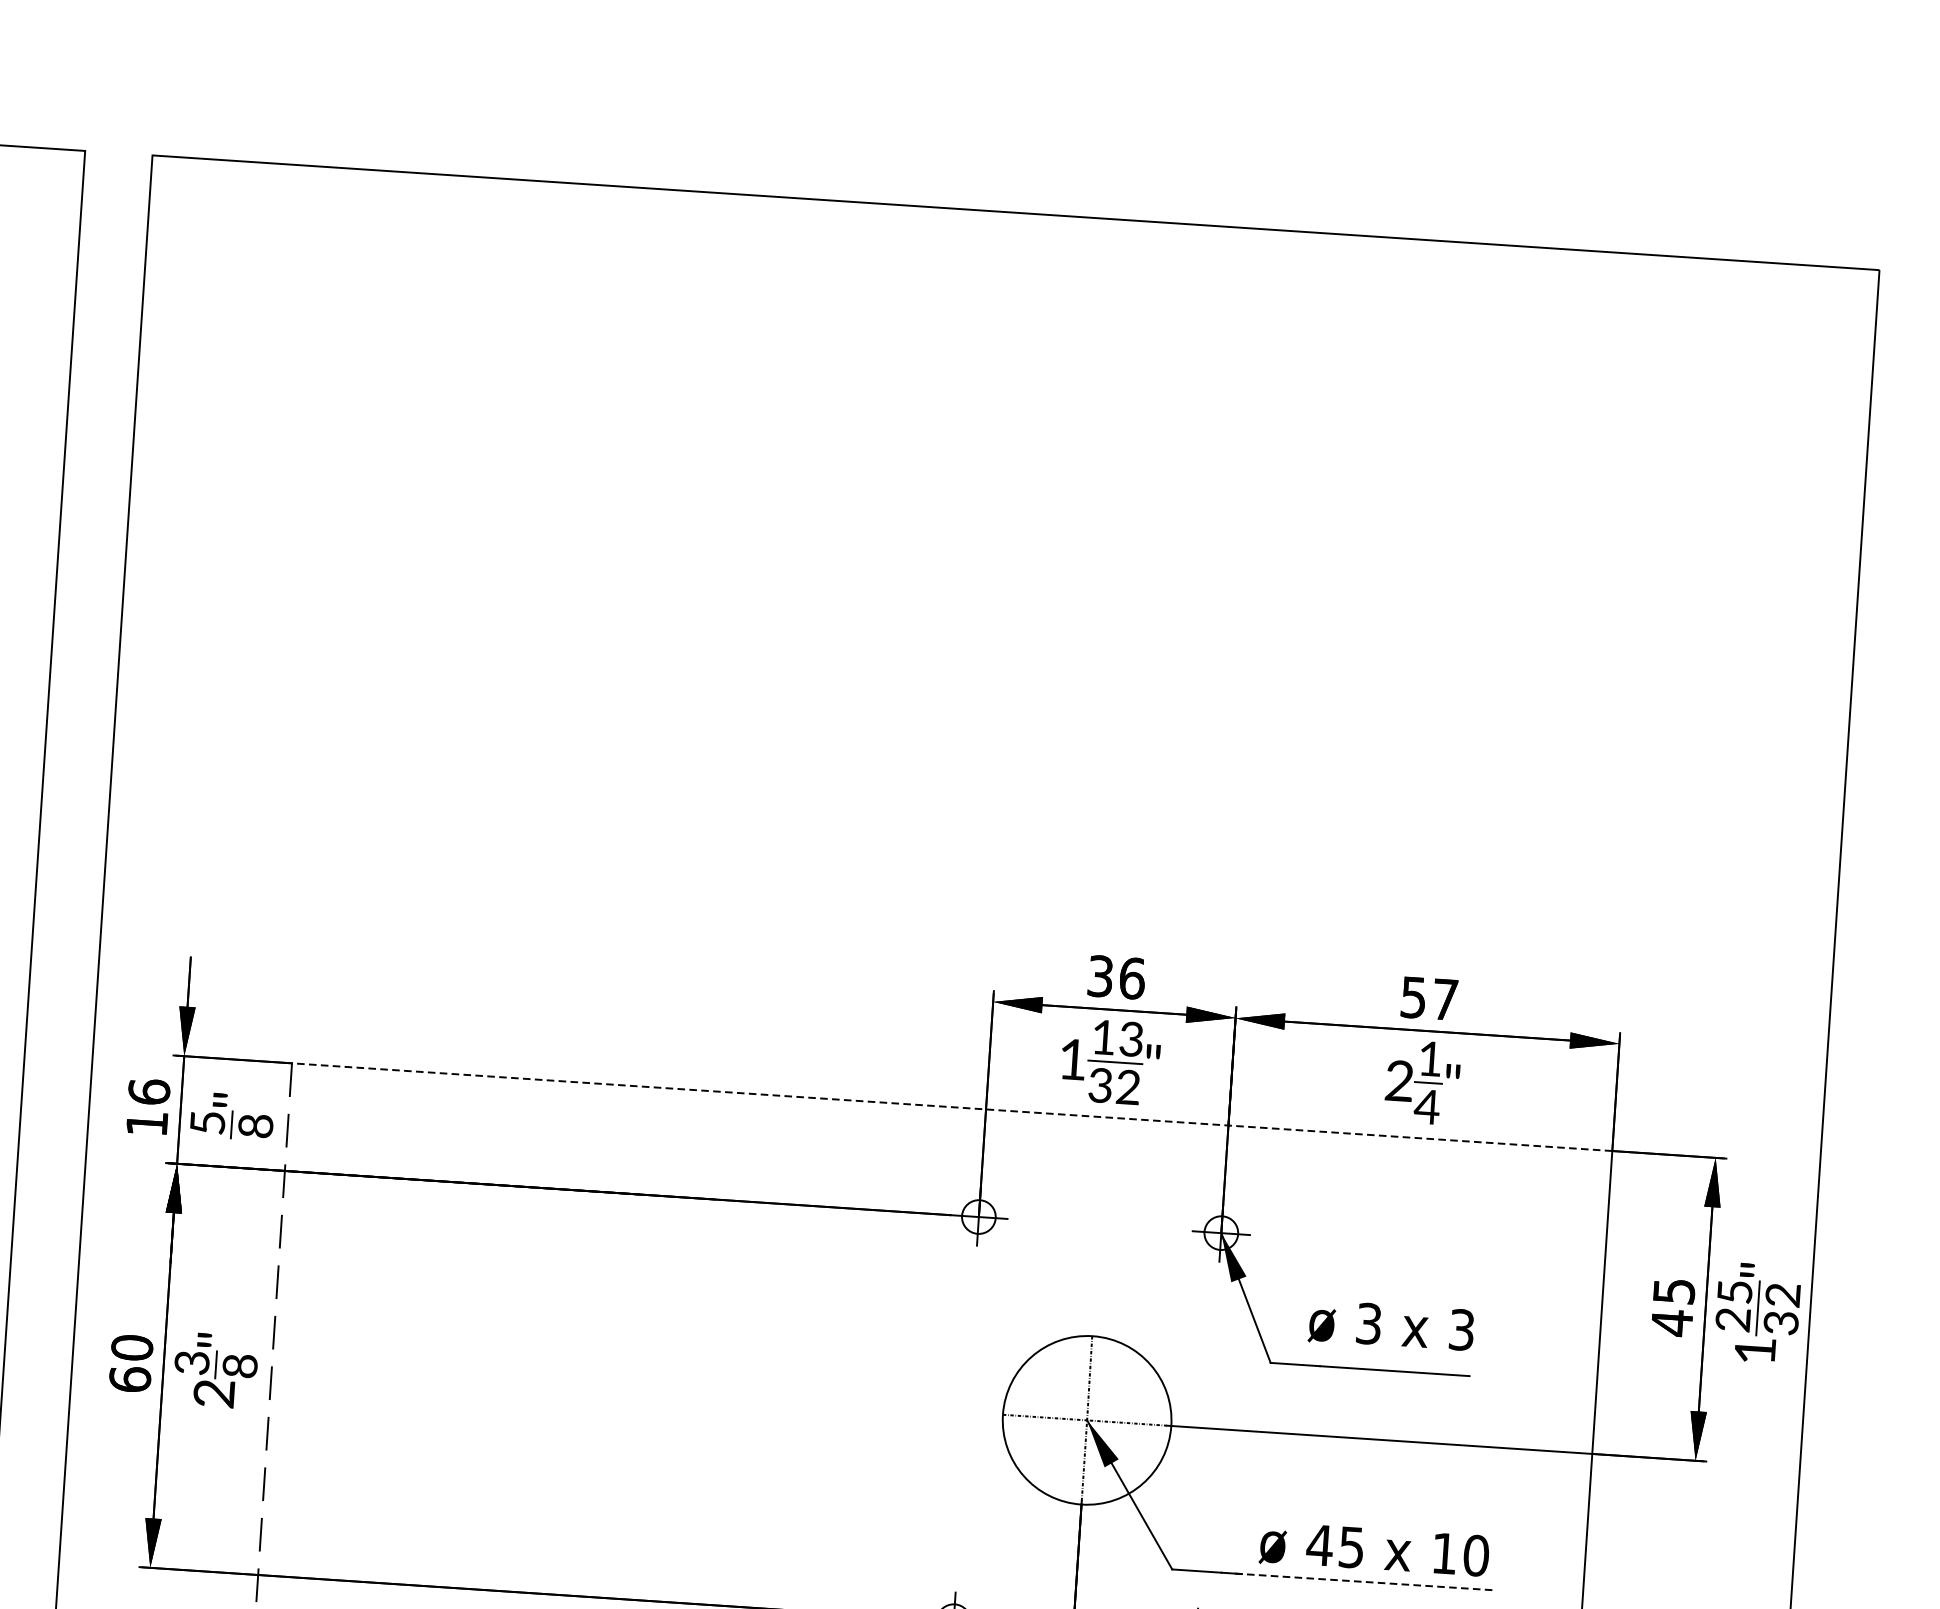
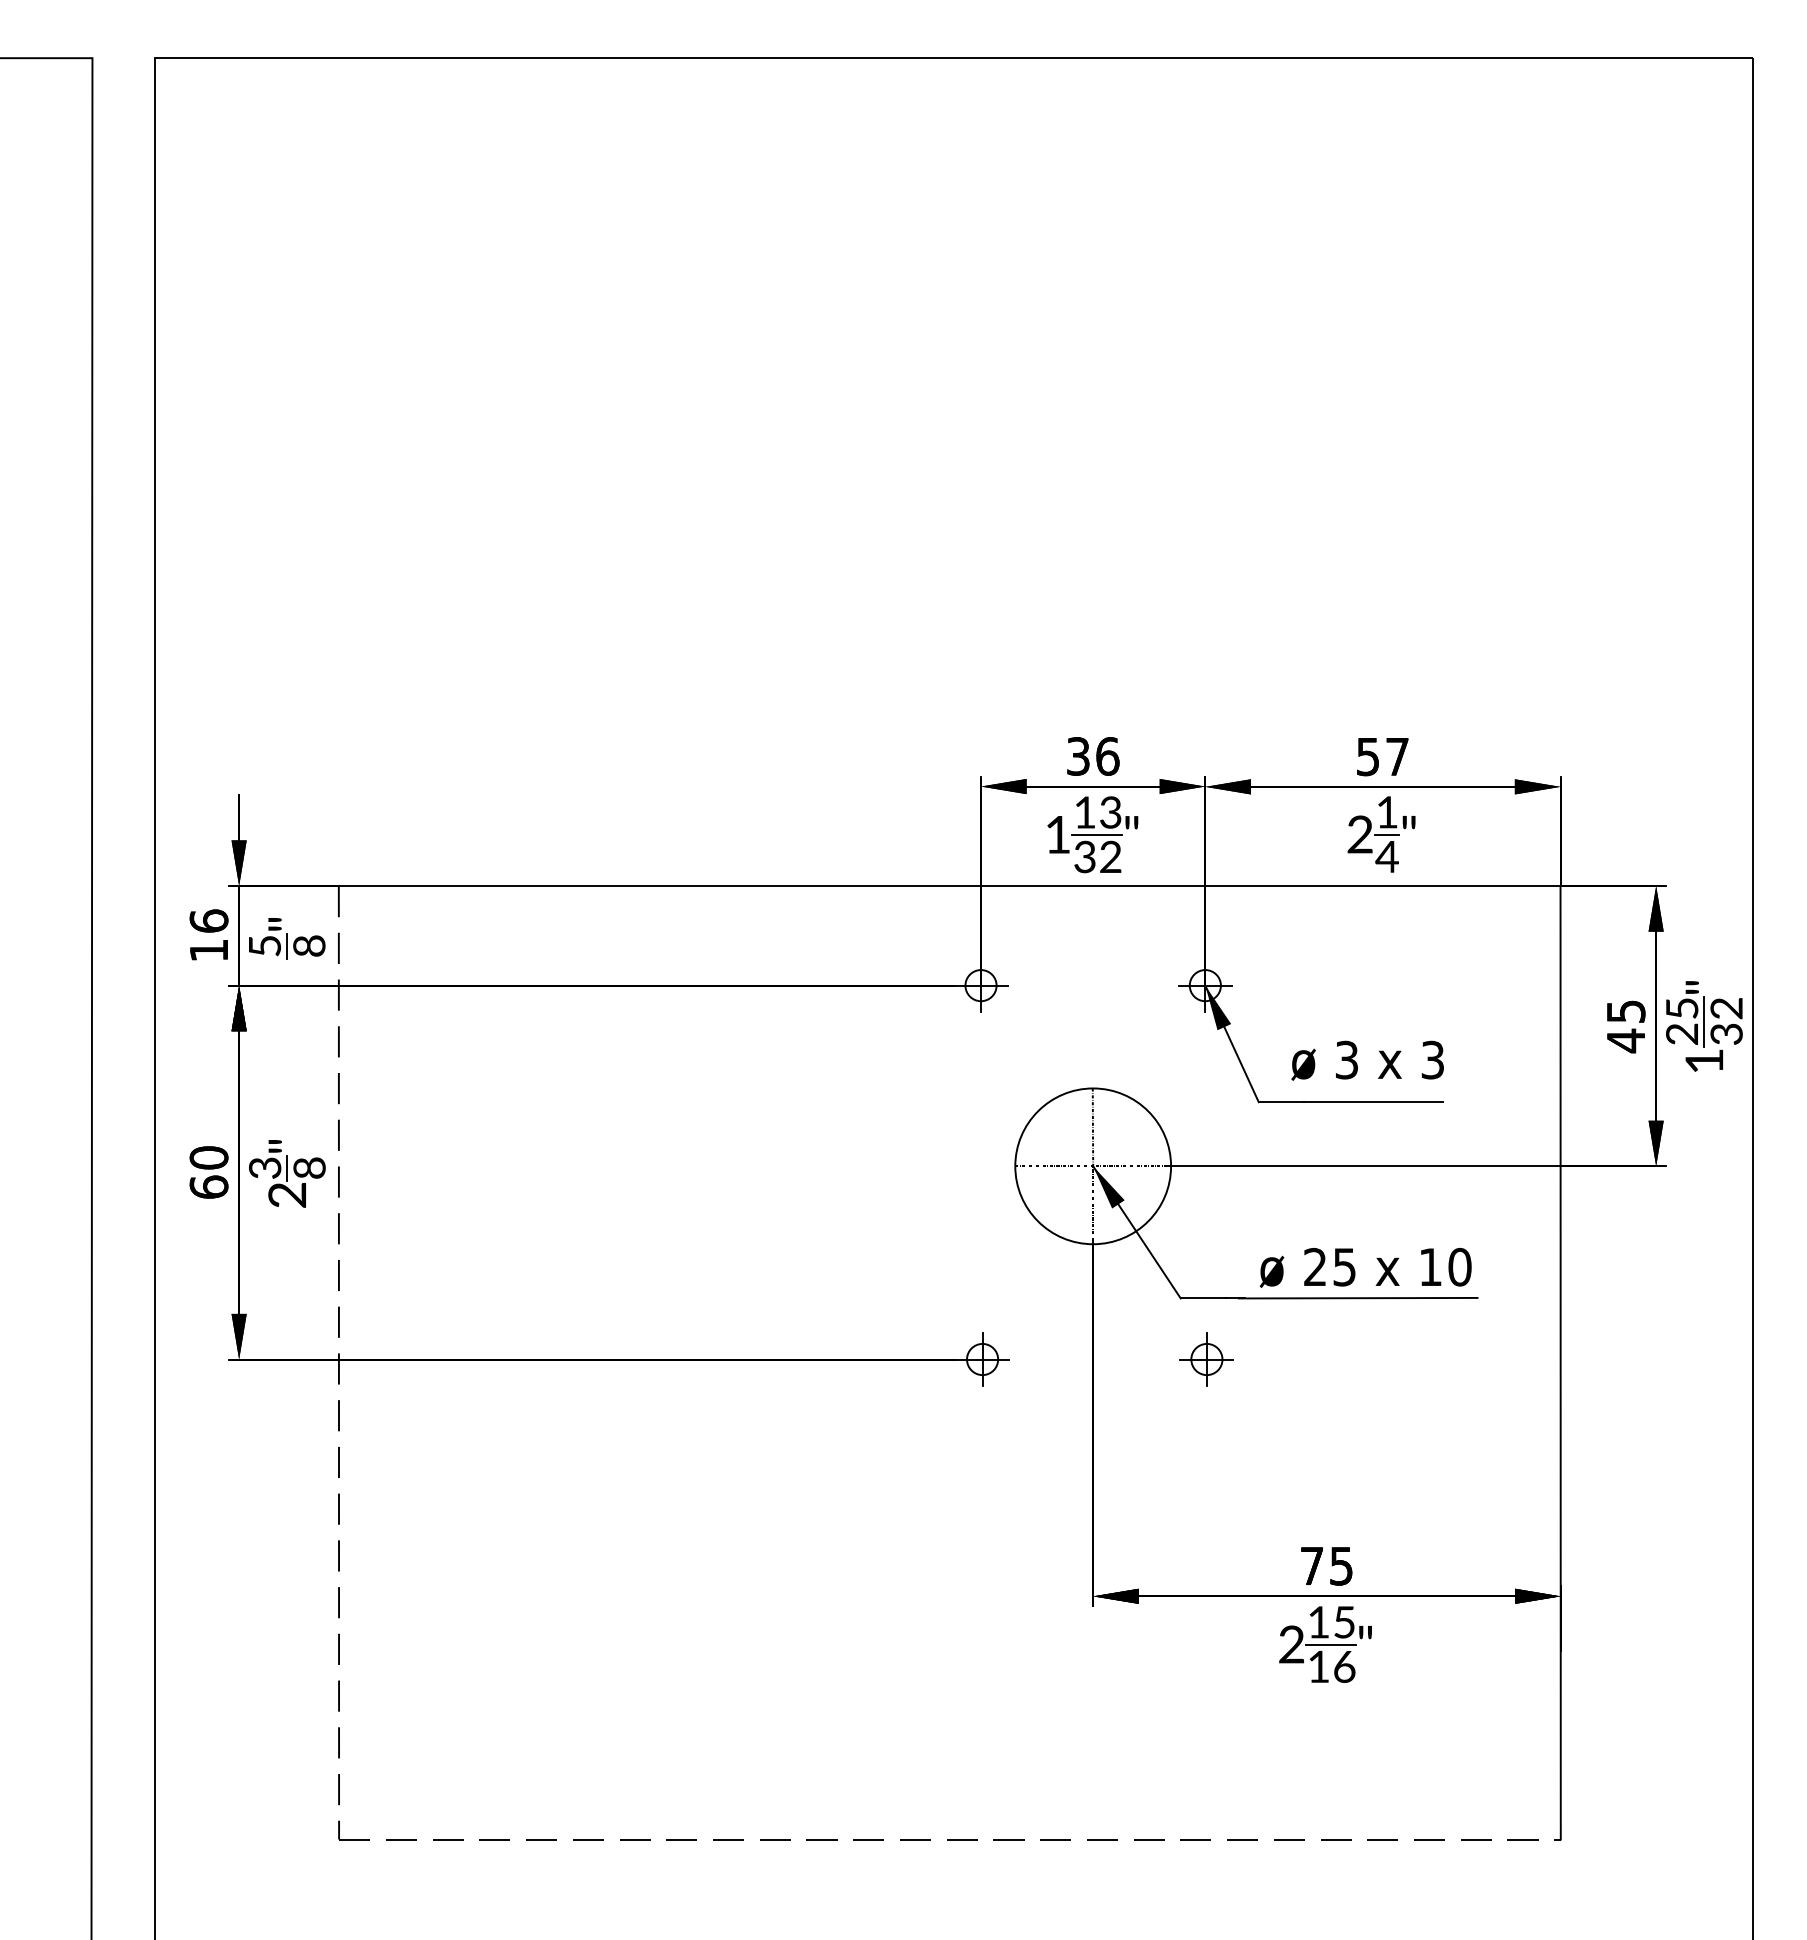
line: (951, 1107) -> (949, 886), dashed -> solid
text: (1320, 1544) -> (1315, 1266), 45 -> 25
line: (1364, 1582) -> (1358, 1298), dashed -> solid

